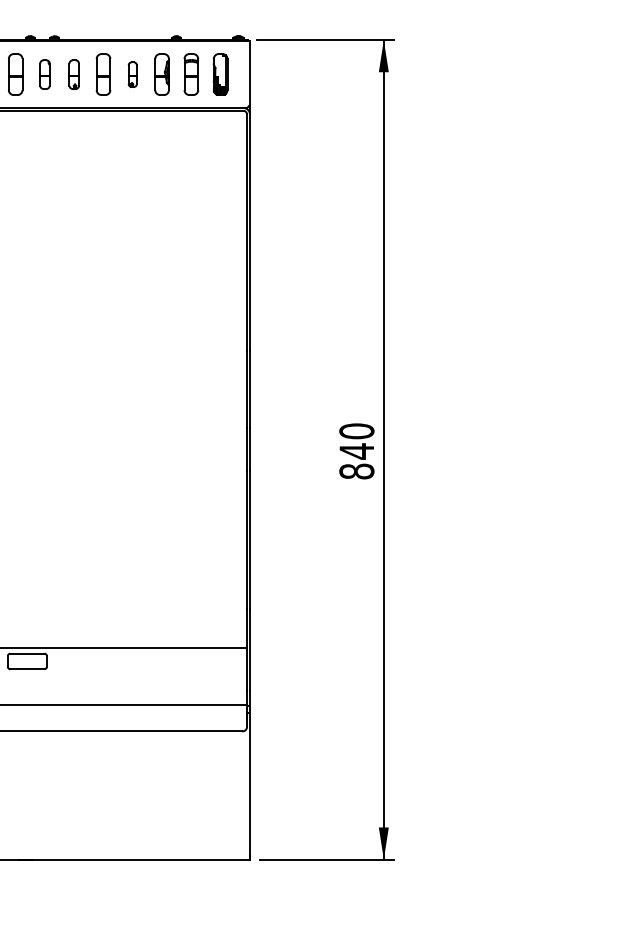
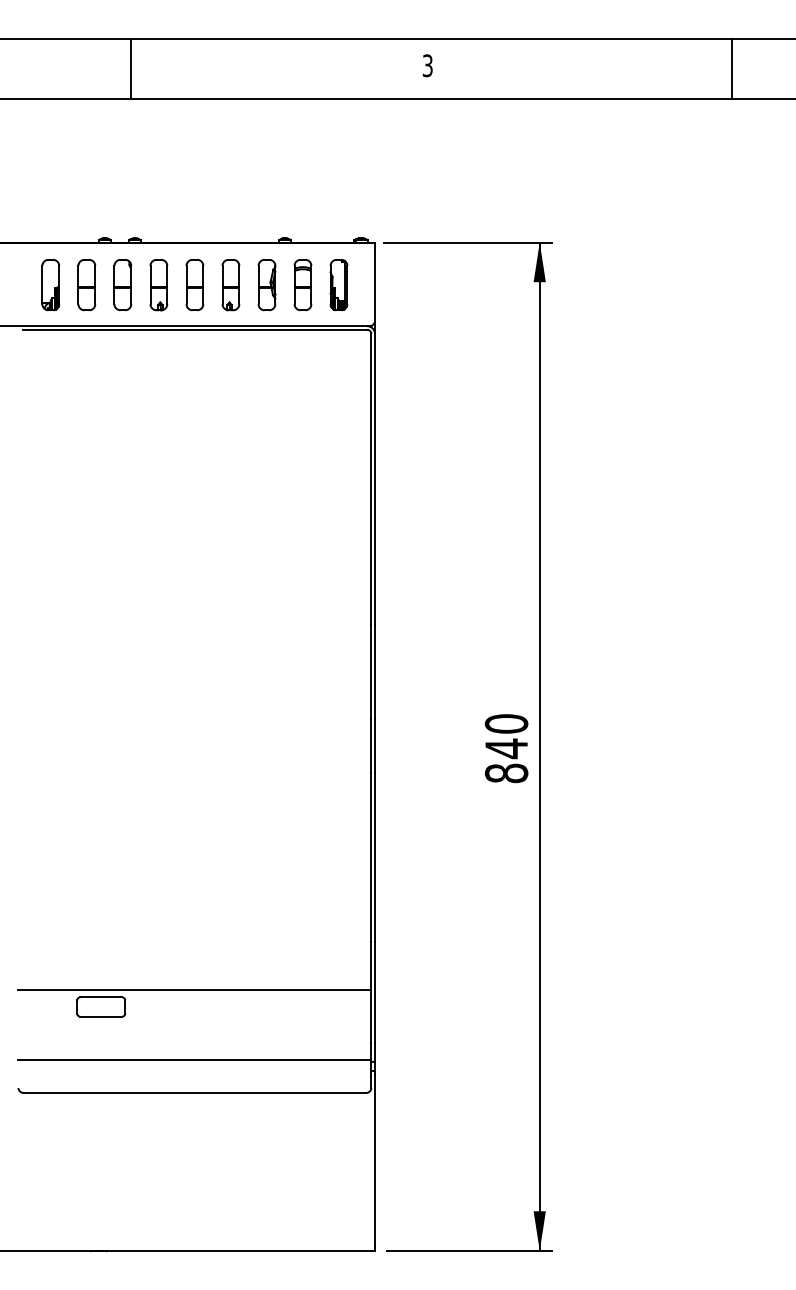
part: (44, 74) -> (122, 285), size x1.43
part: (73, 74) -> (158, 285), size x1.43
part: (132, 74) -> (230, 285), size x1.67

